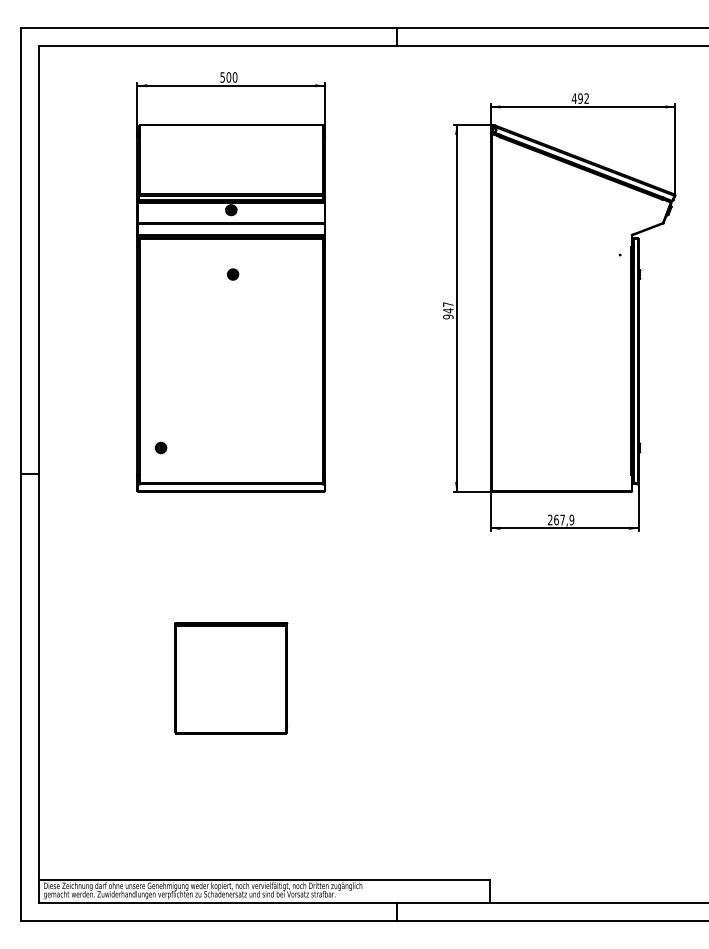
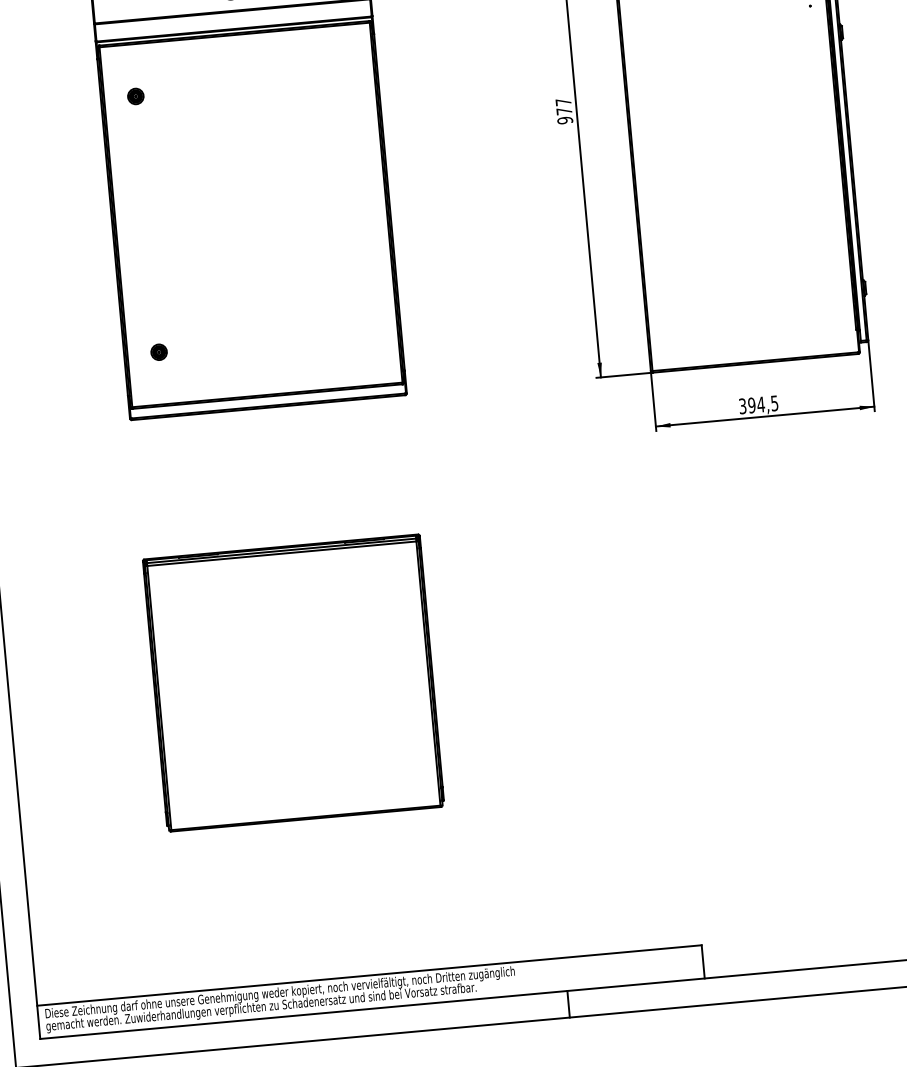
part: (232, 274) -> (135, 96), moved
text: (448, 310) -> (564, 110), 947 -> 977
text: (561, 519) -> (759, 403), 267,9 -> 394,5
part: (230, 678) -> (292, 682), size x1.67

